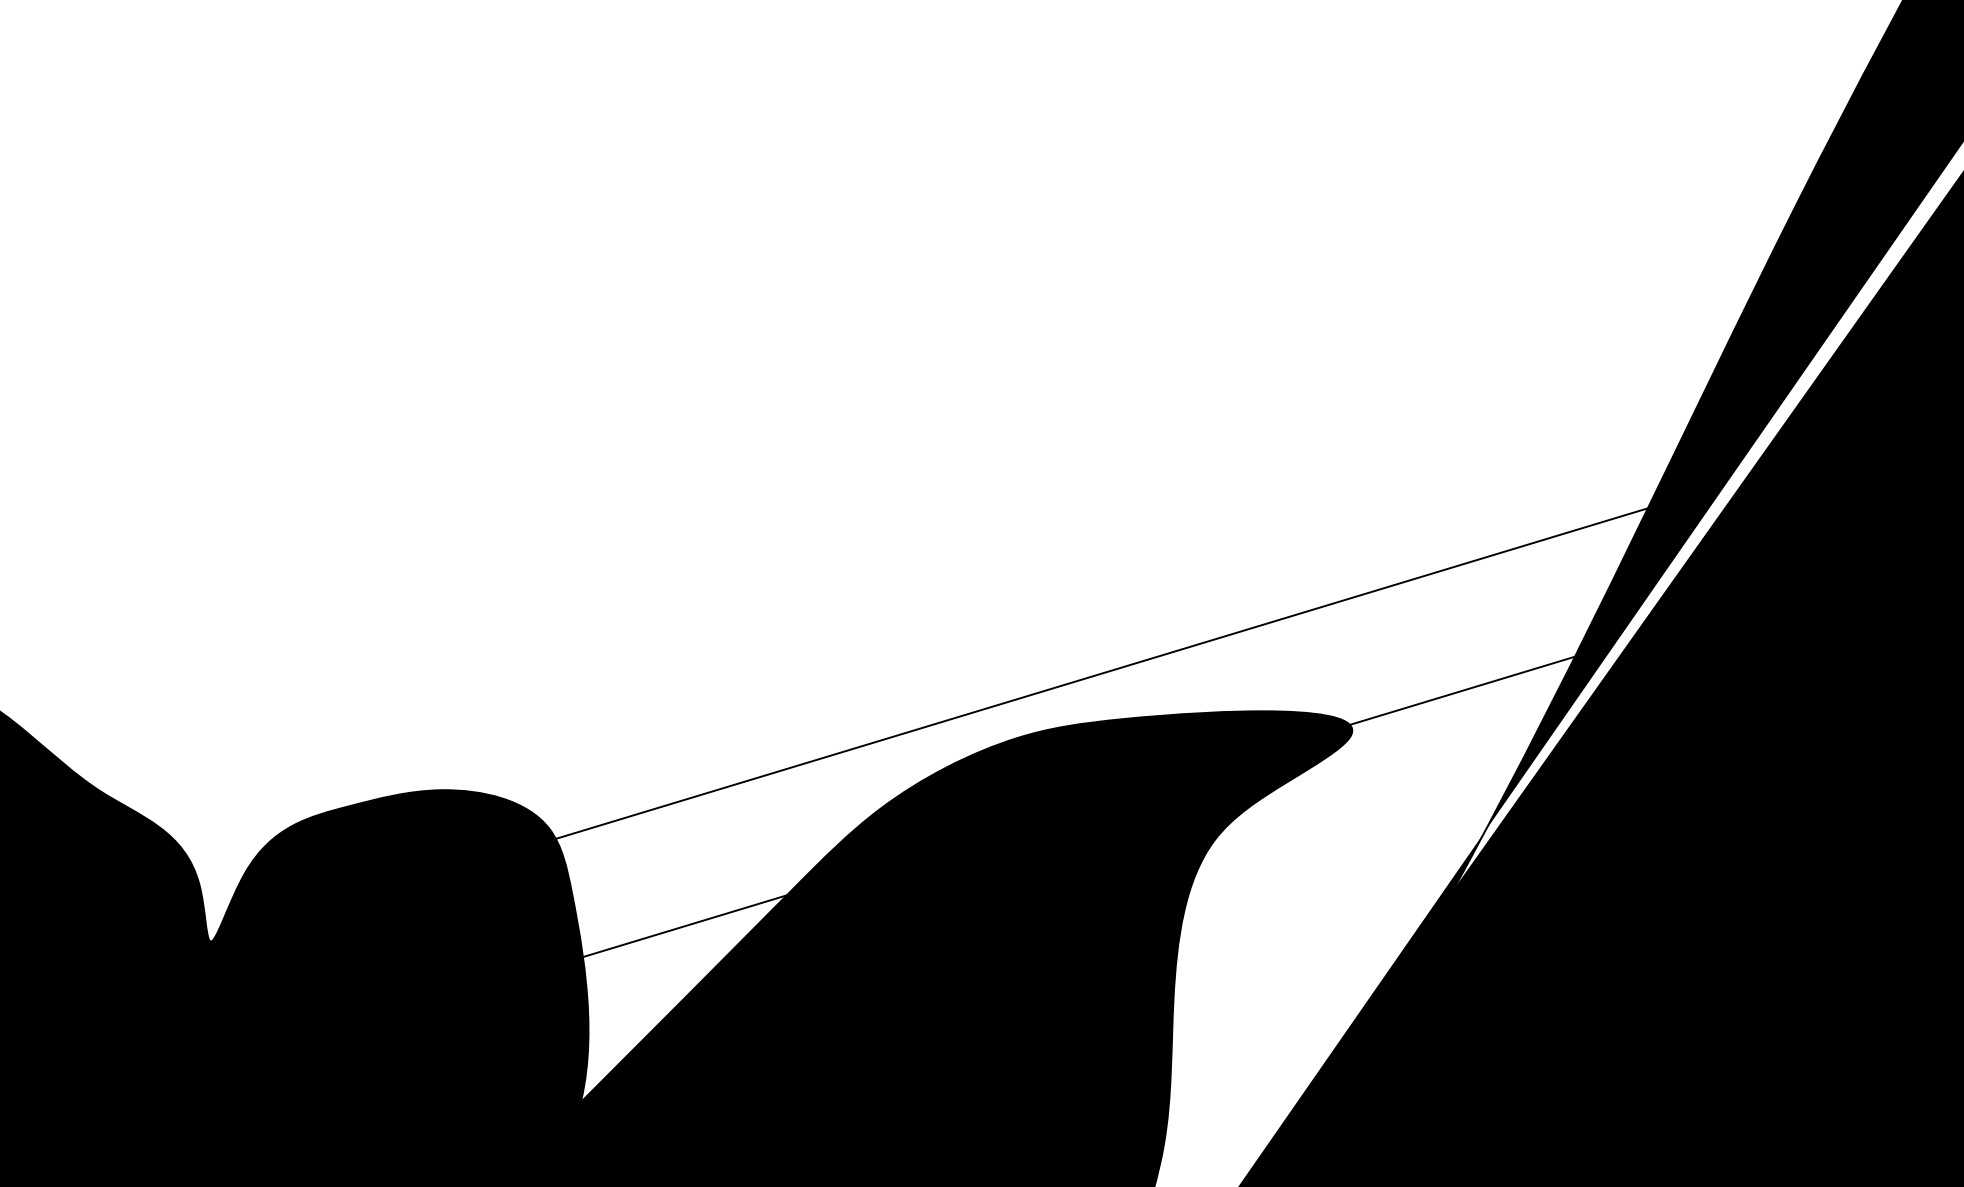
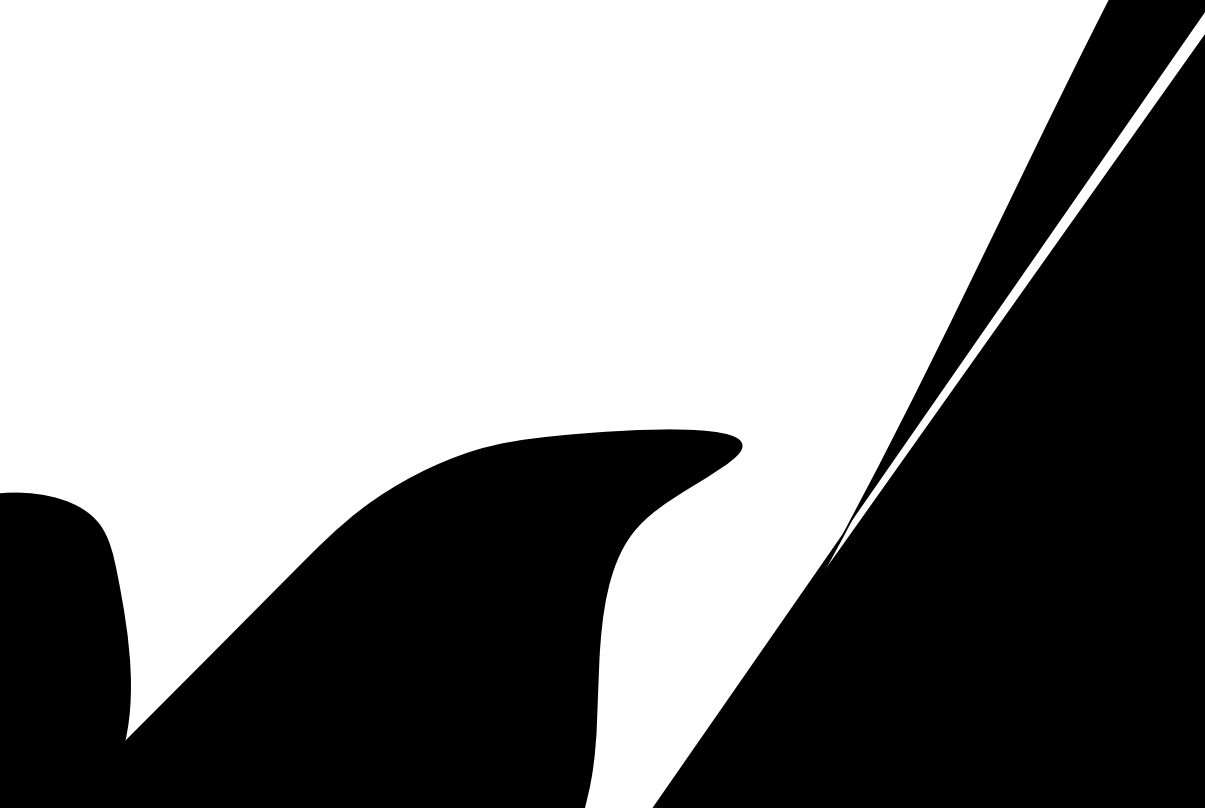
line: (1101, 673) -> (540, 400), removed
line: (1462, 690) -> (829, 413), removed
line: (684, 926) -> (206, 602), removed

